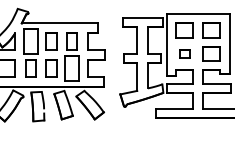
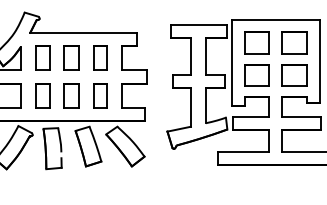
part: (30, 41) -> (42, 57), size x0.71
part: (184, 54) -> (256, 75), size x1.67
part: (72, 68) -> (100, 95), size x0.71

